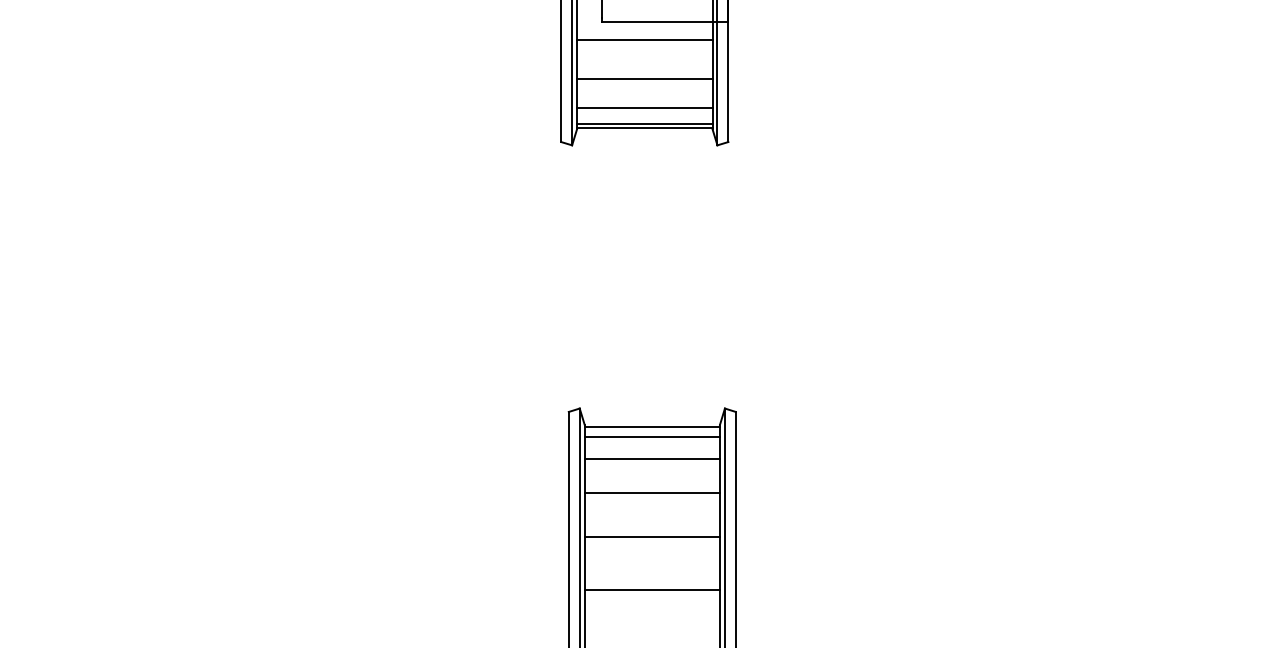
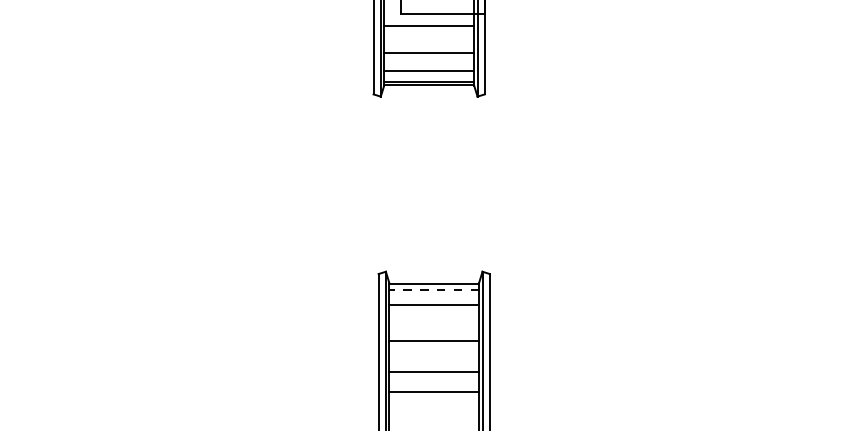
line: (651, 436) -> (433, 290), solid -> dashed
line: (652, 493) -> (434, 341), moved
line: (652, 537) -> (434, 371), moved

